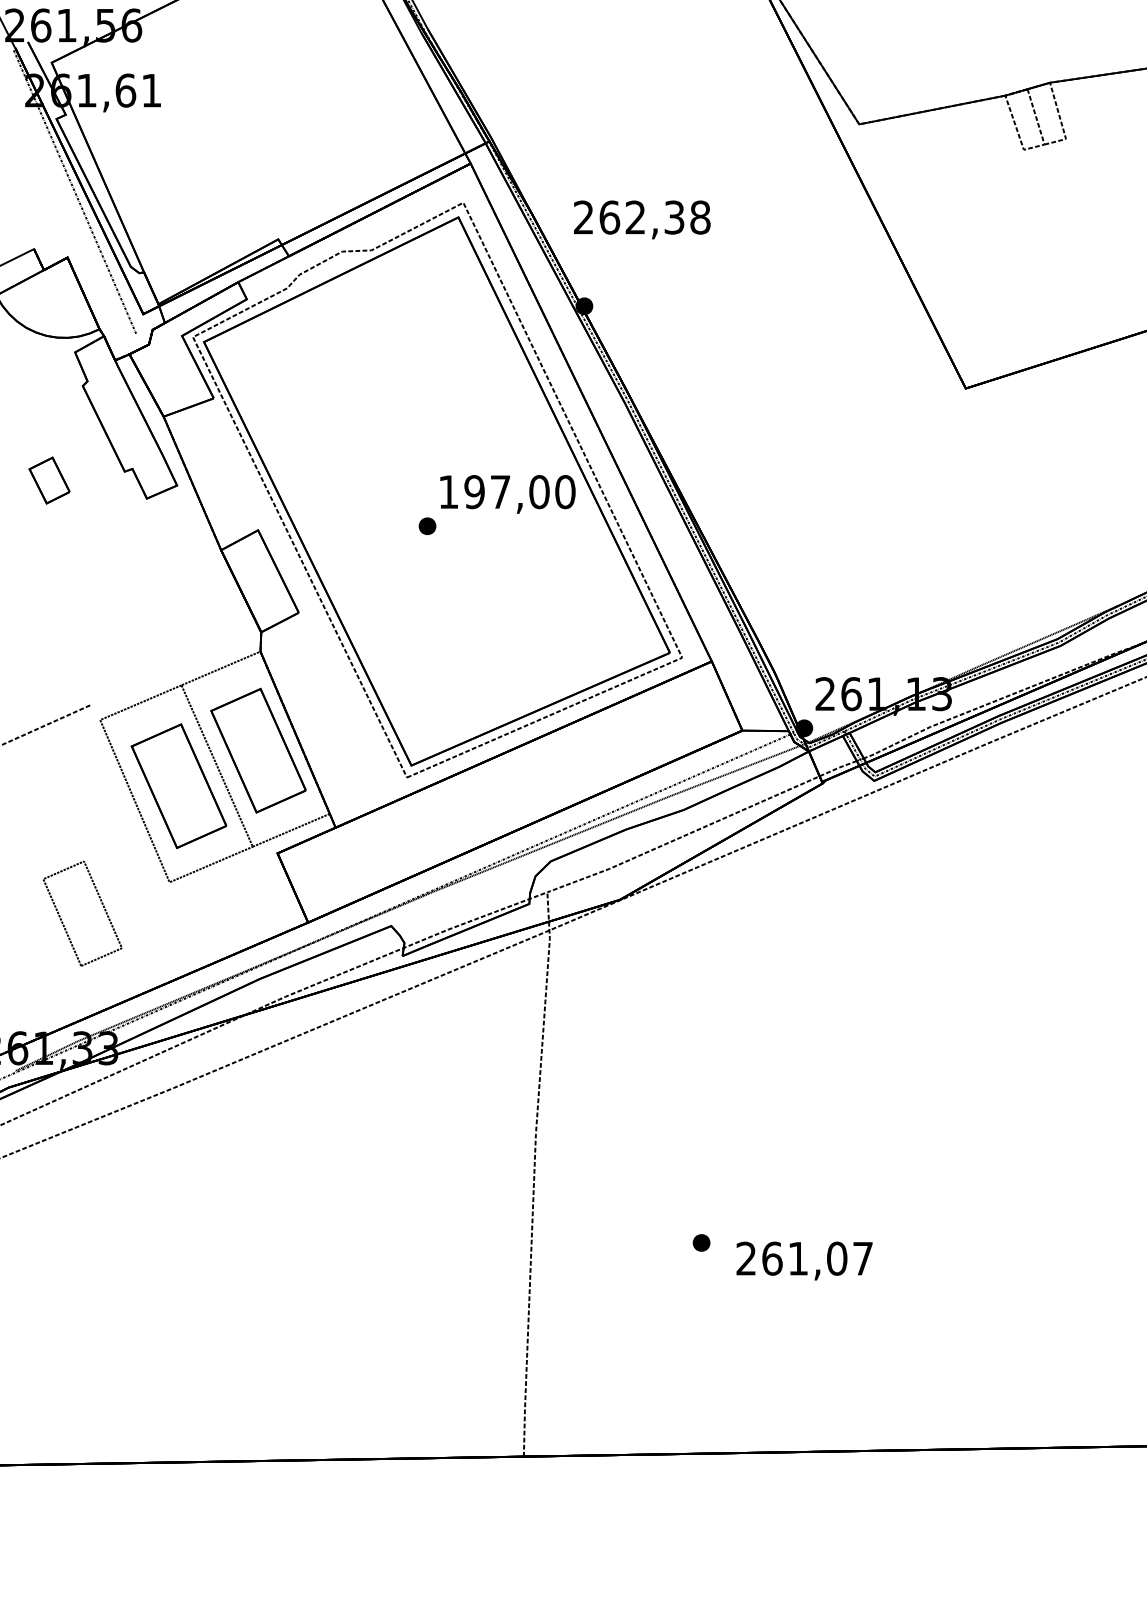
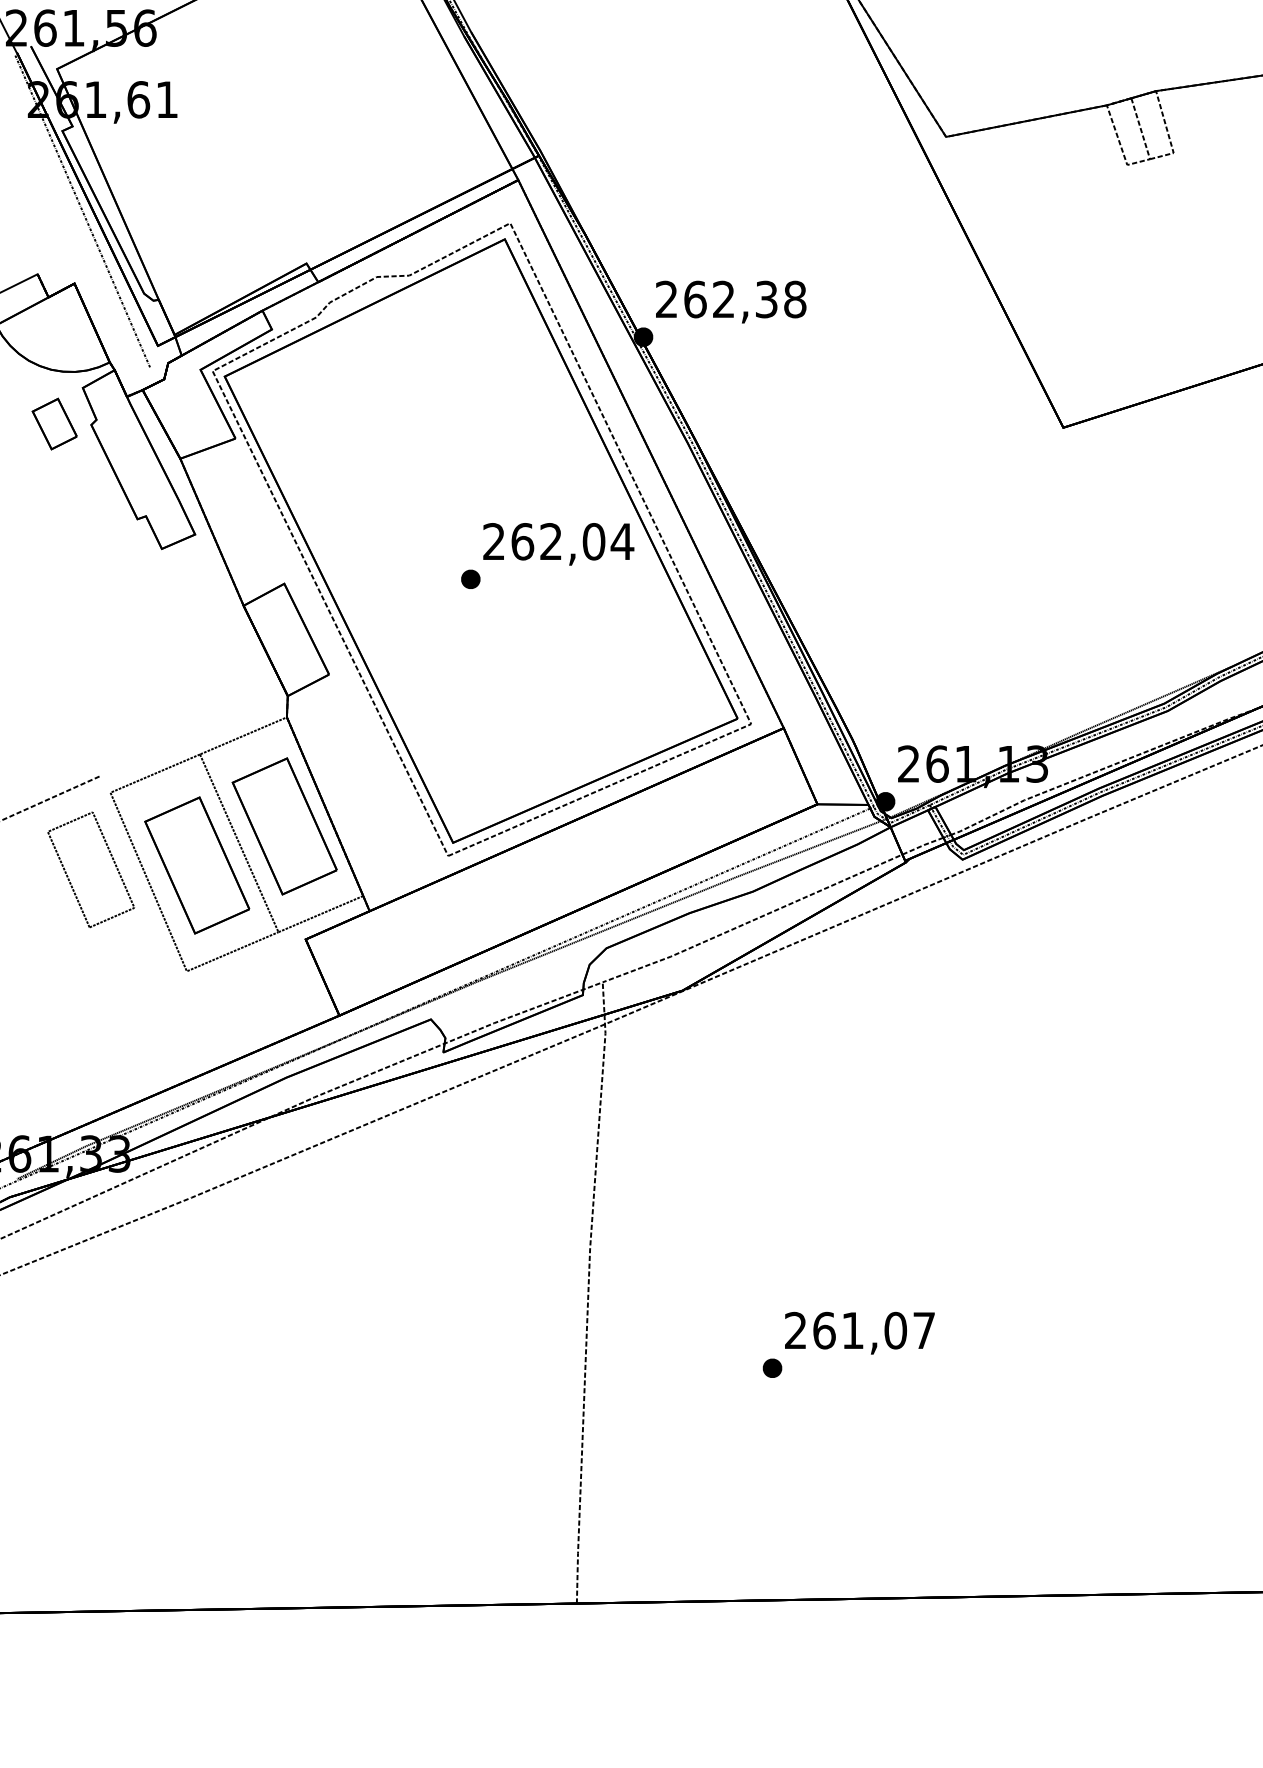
text: (642, 219) -> (731, 301), moved
part: (49, 480) -> (54, 423), moved
text: (507, 491) -> (558, 541), 197,00 -> 262,04
part: (101, 903) -> (111, 858), moved
text: (804, 1260) -> (859, 1332), moved

